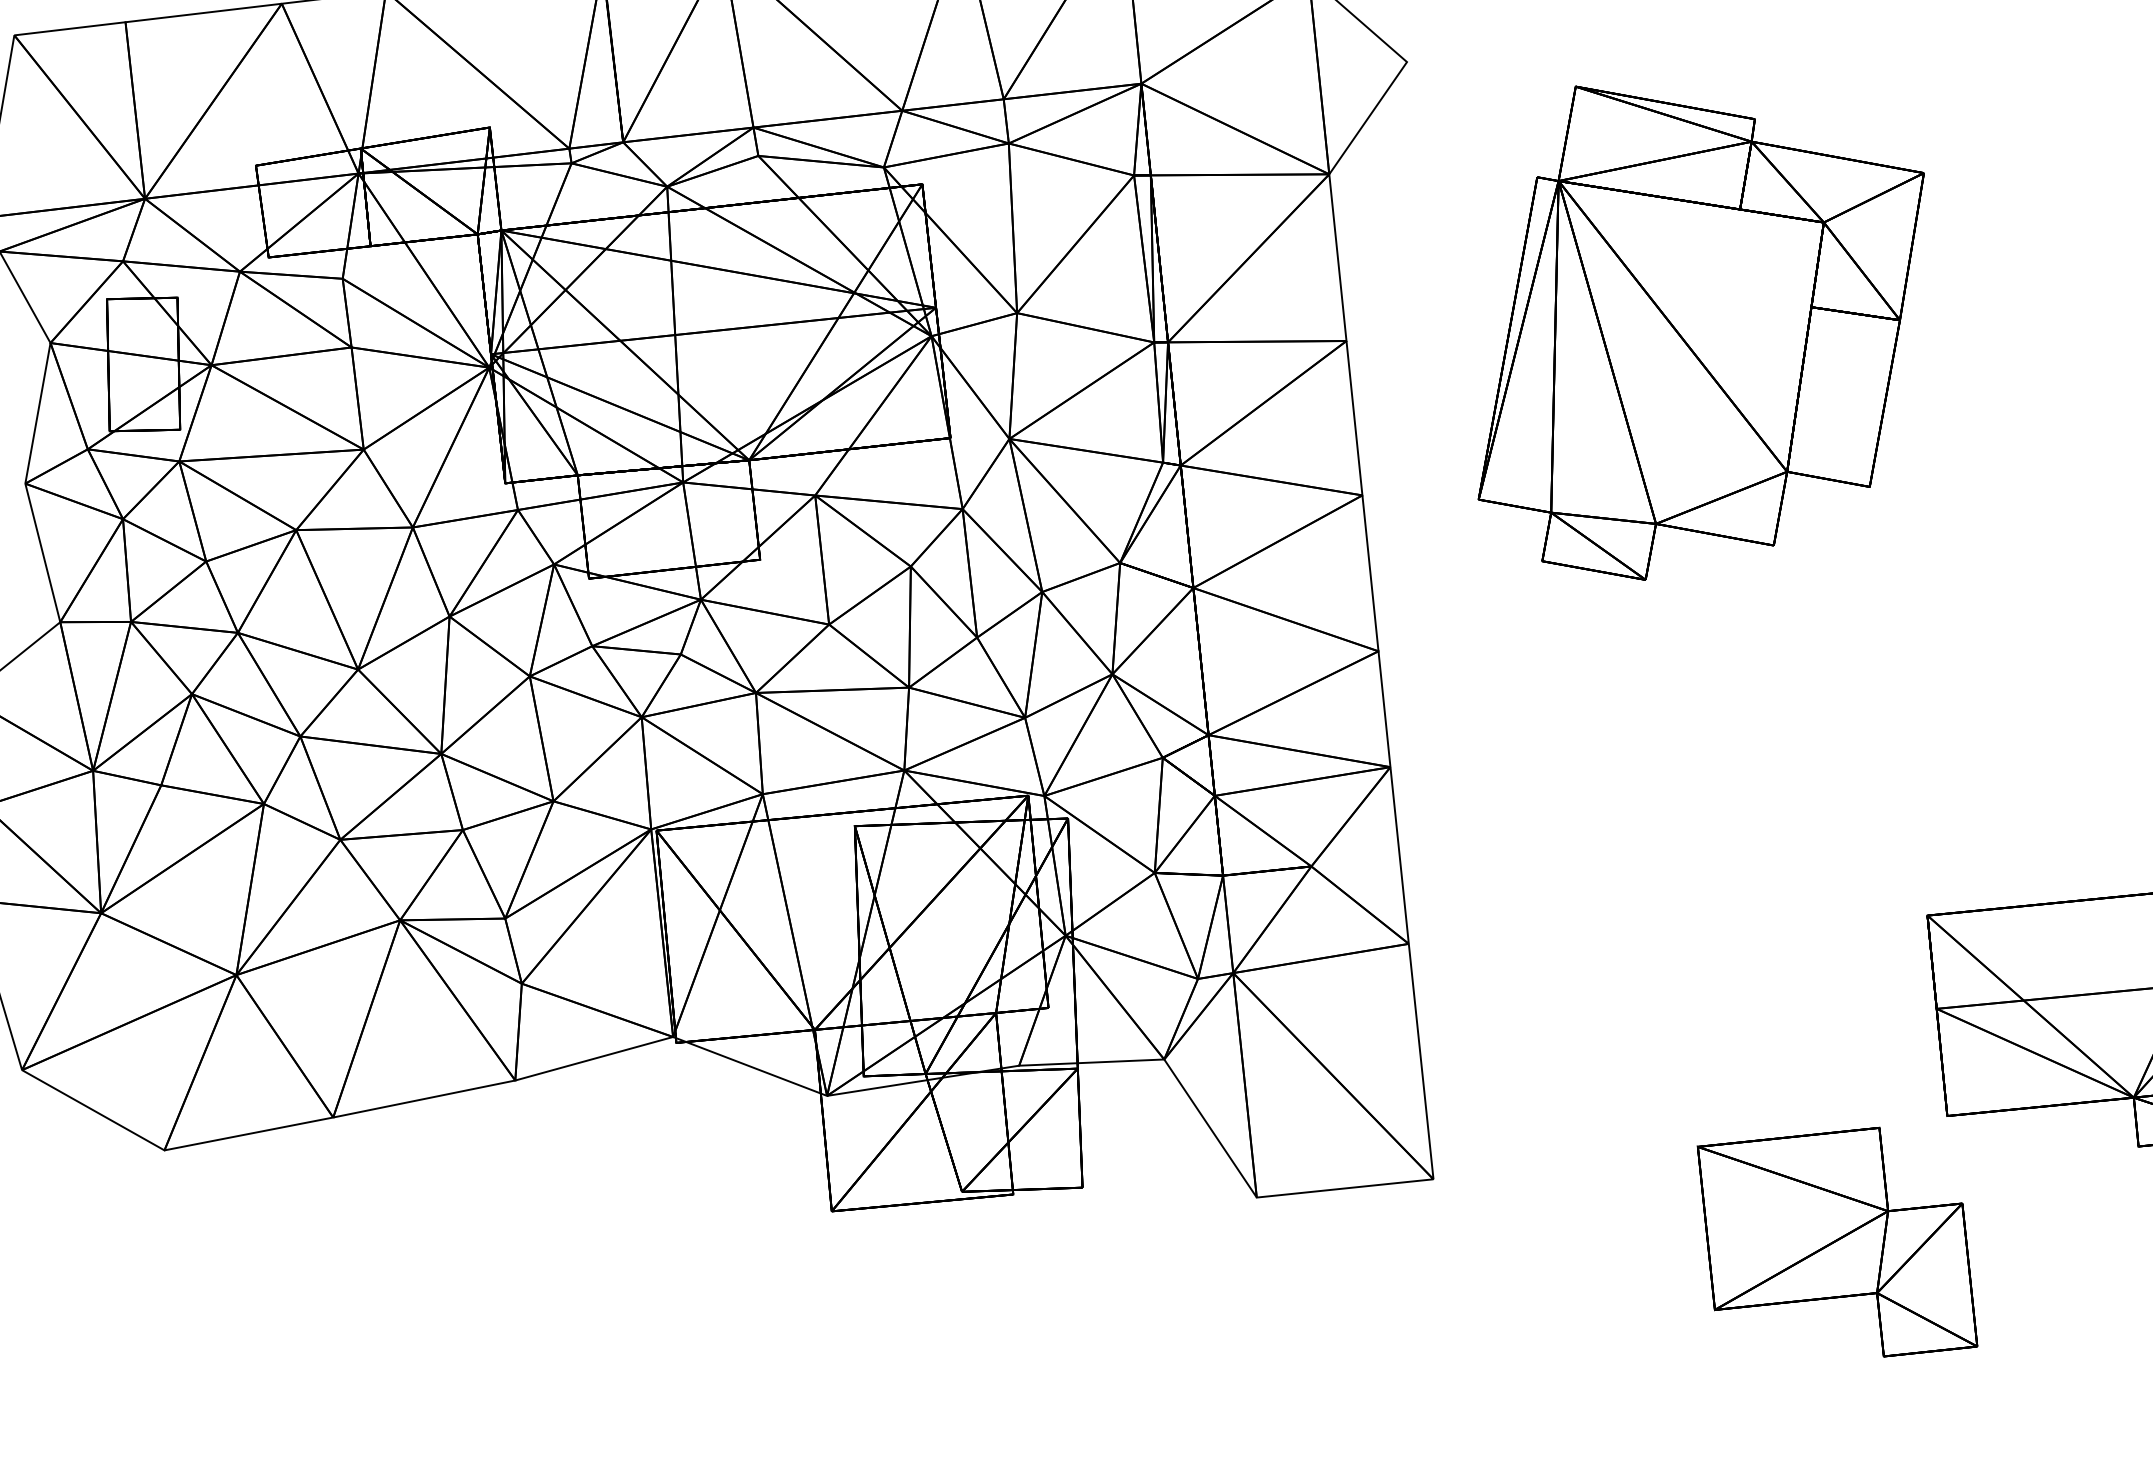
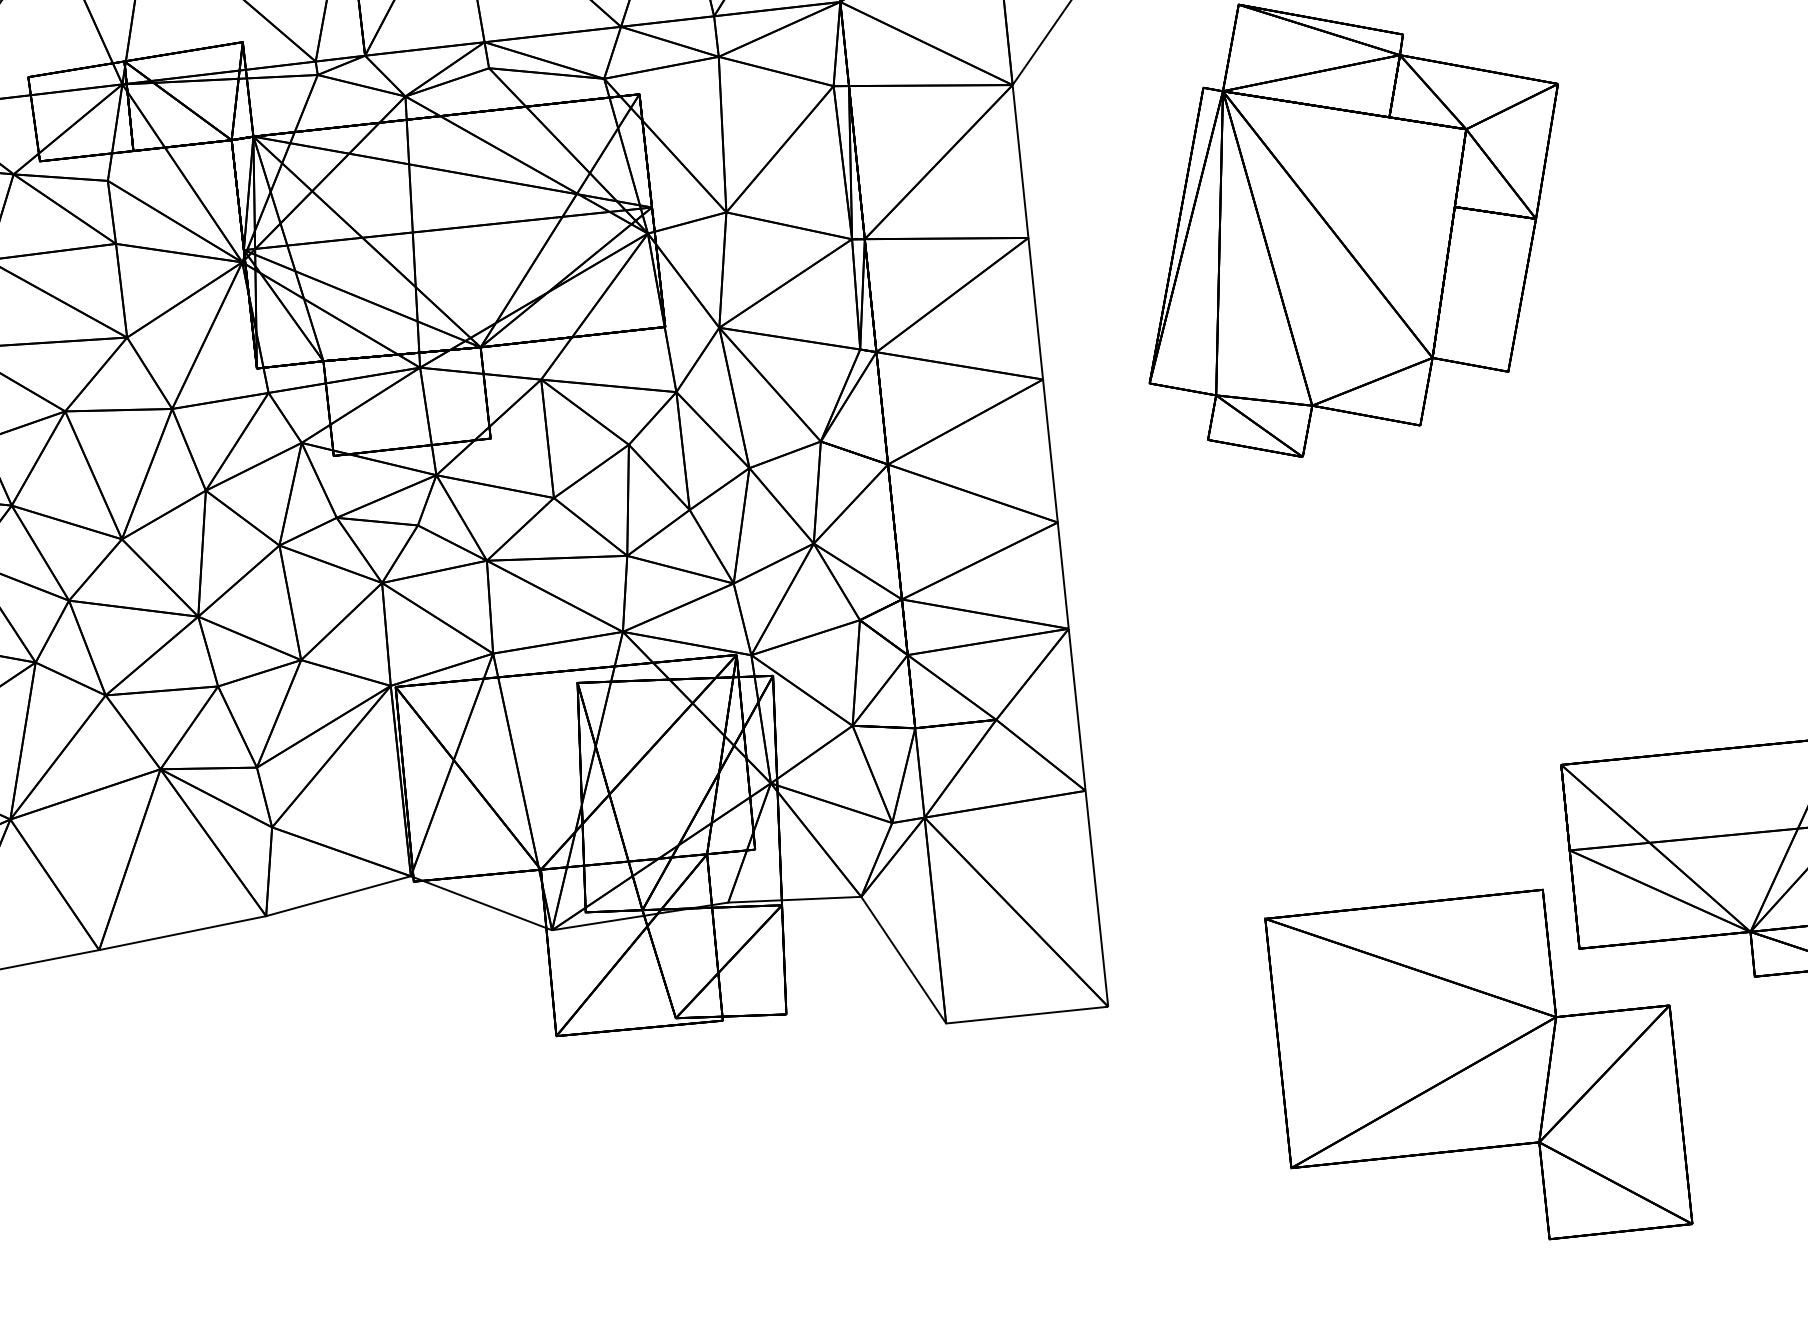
part: (1837, 1241) -> (1478, 1063), size x1.67

